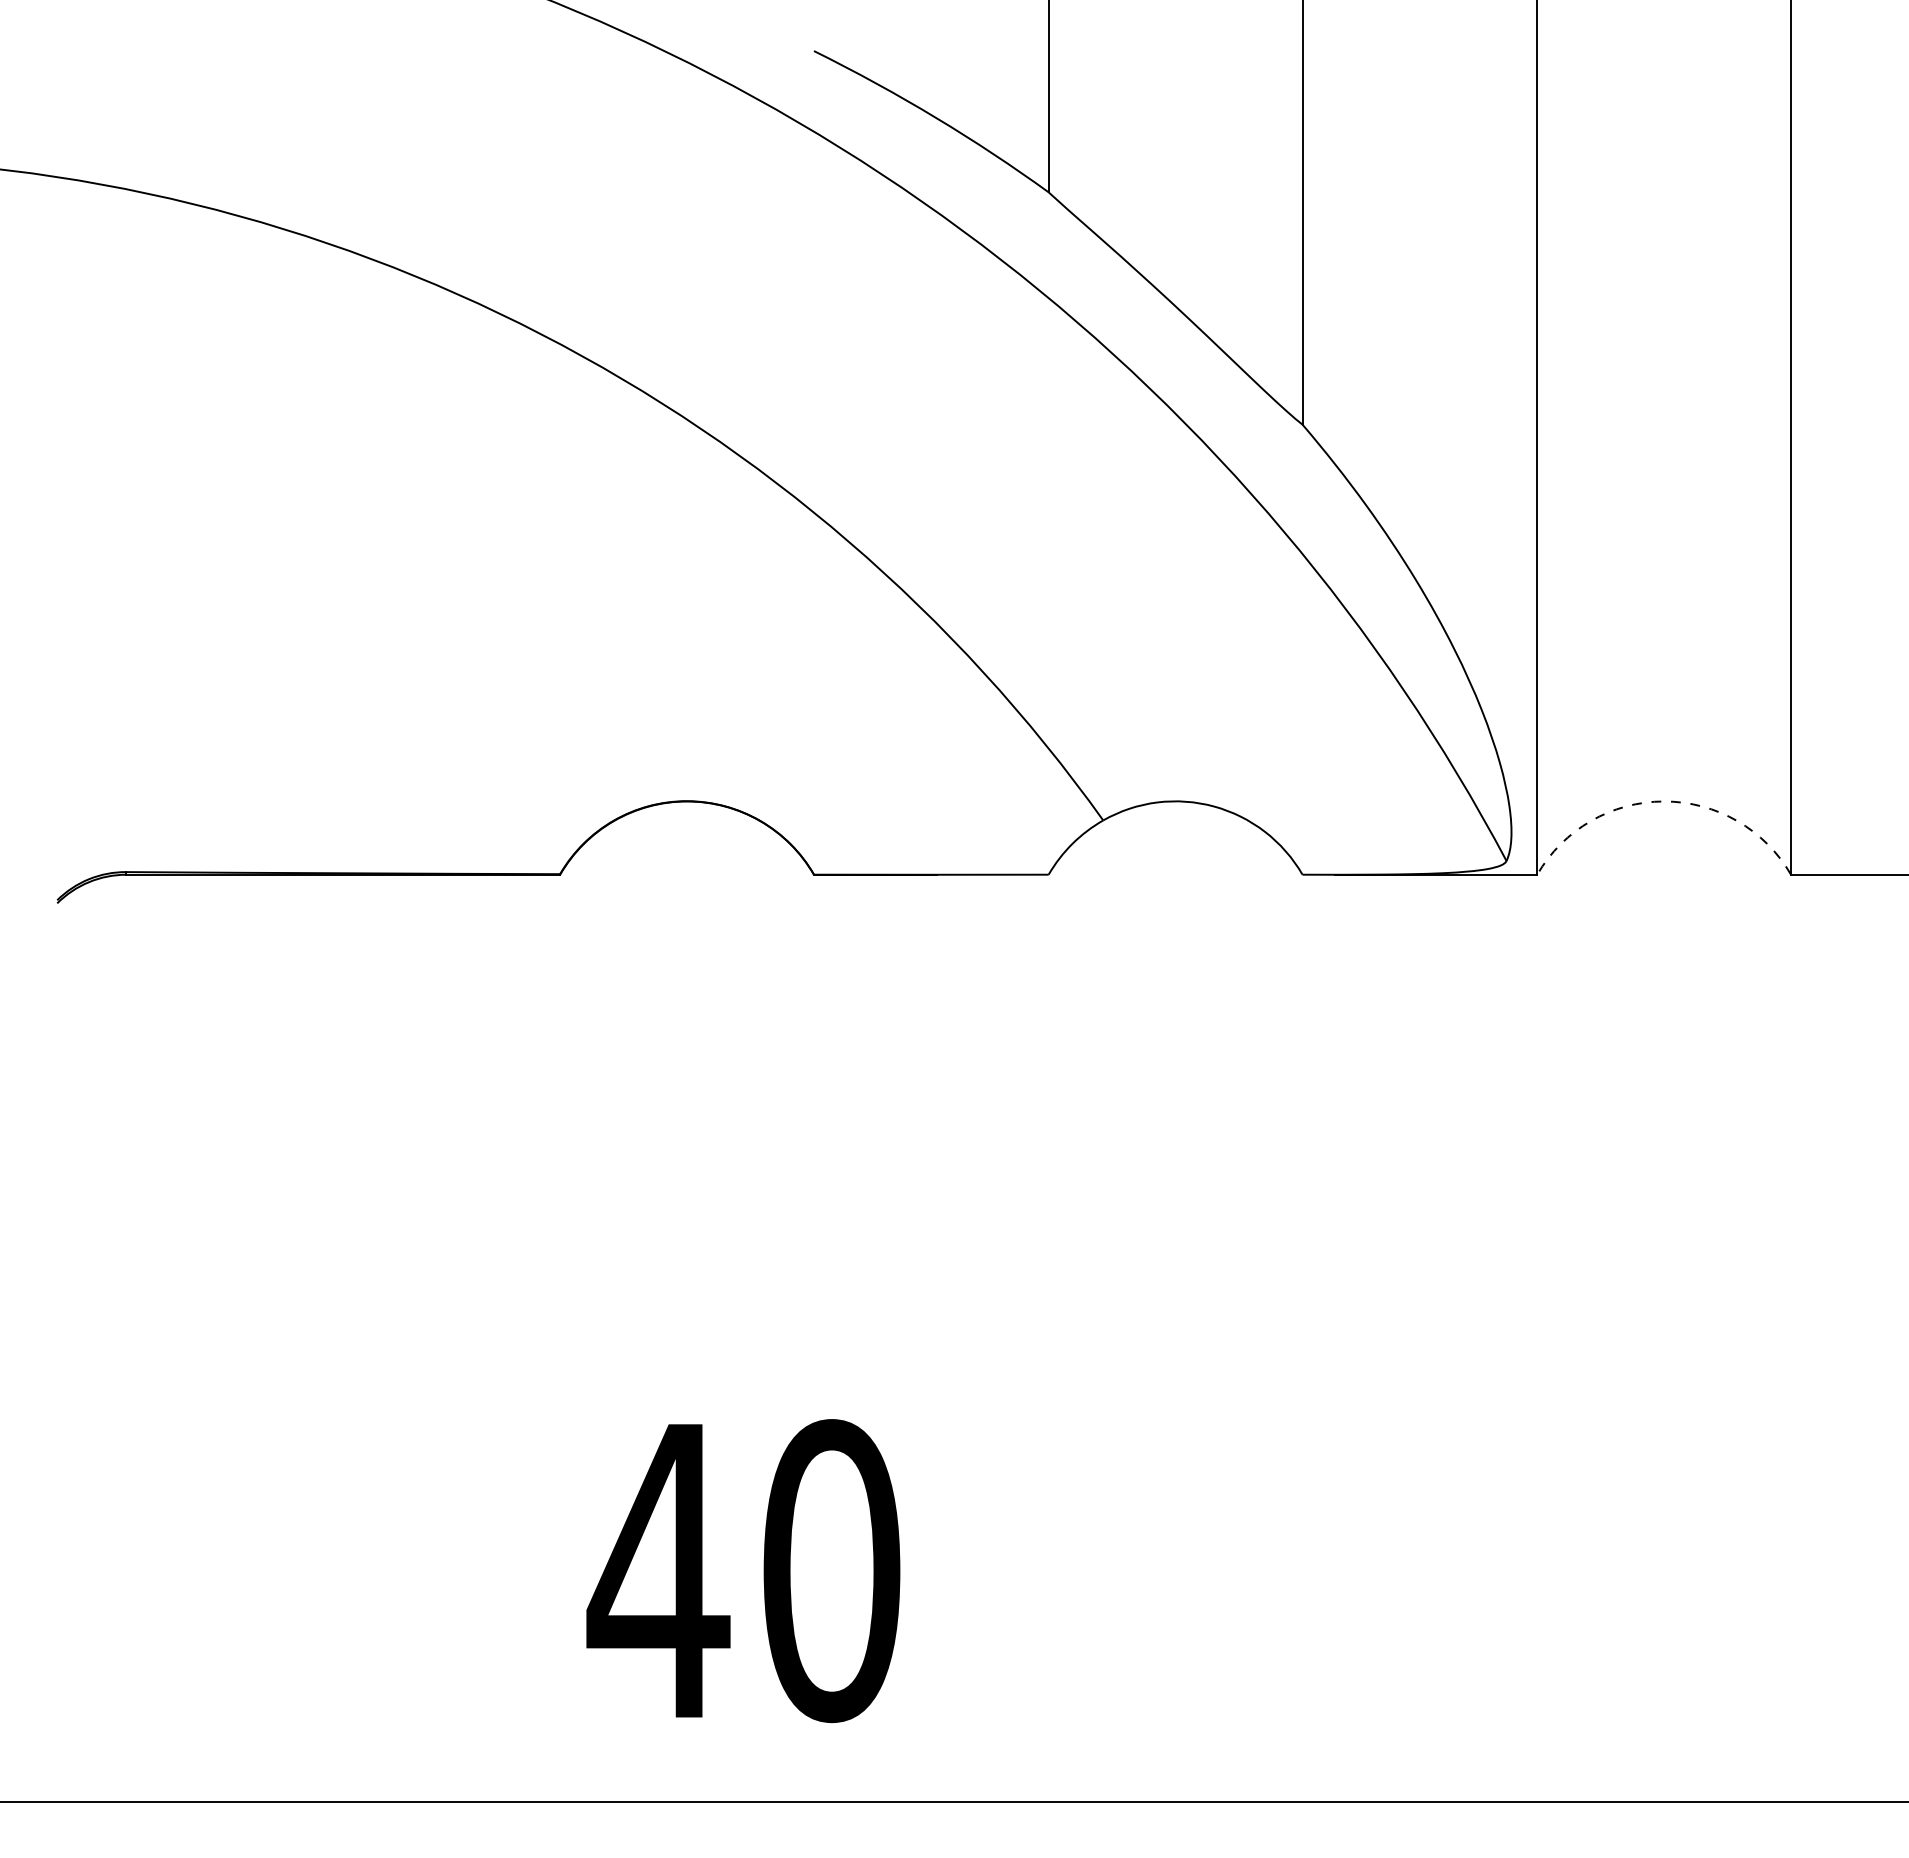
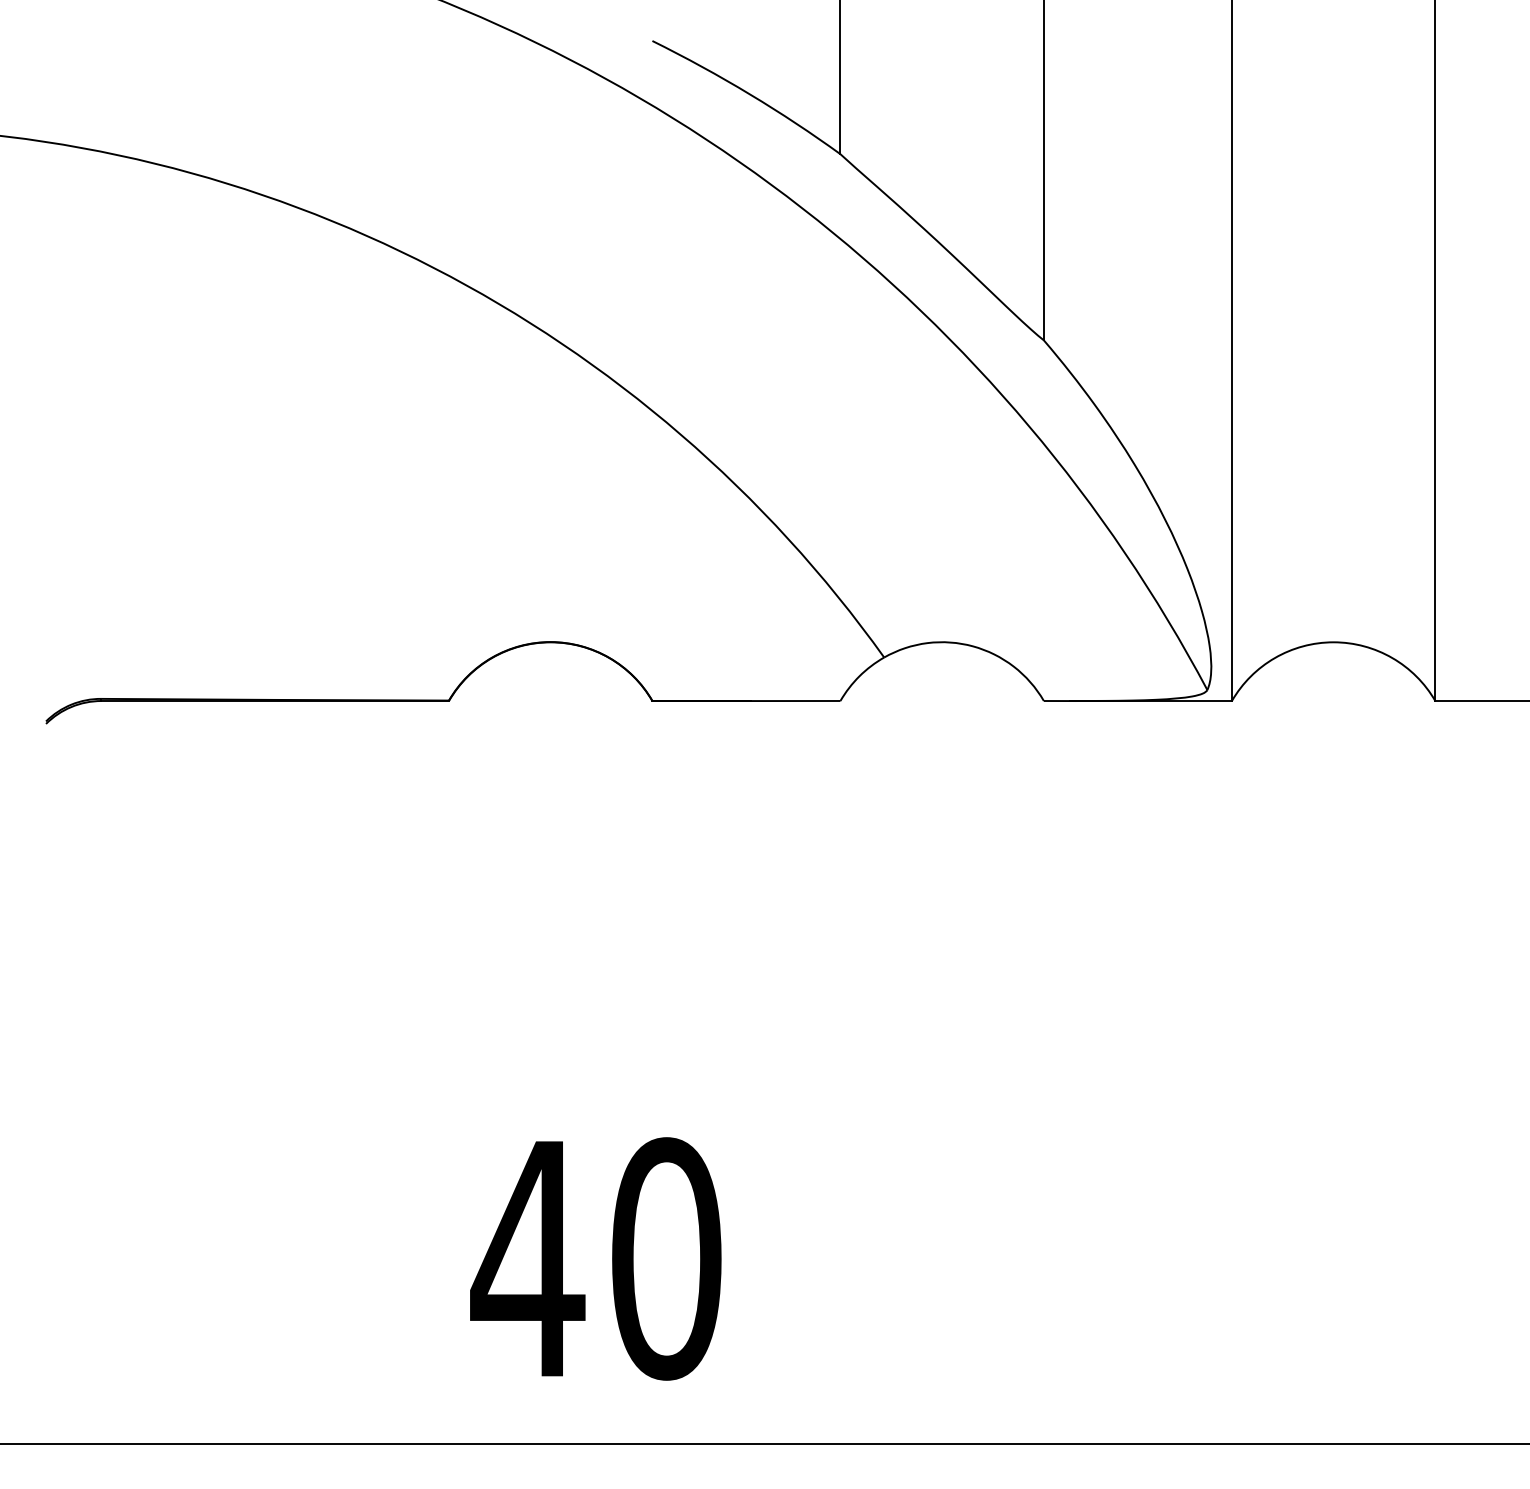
arc: (1664, 801) -> (1333, 642), dashed -> solid

